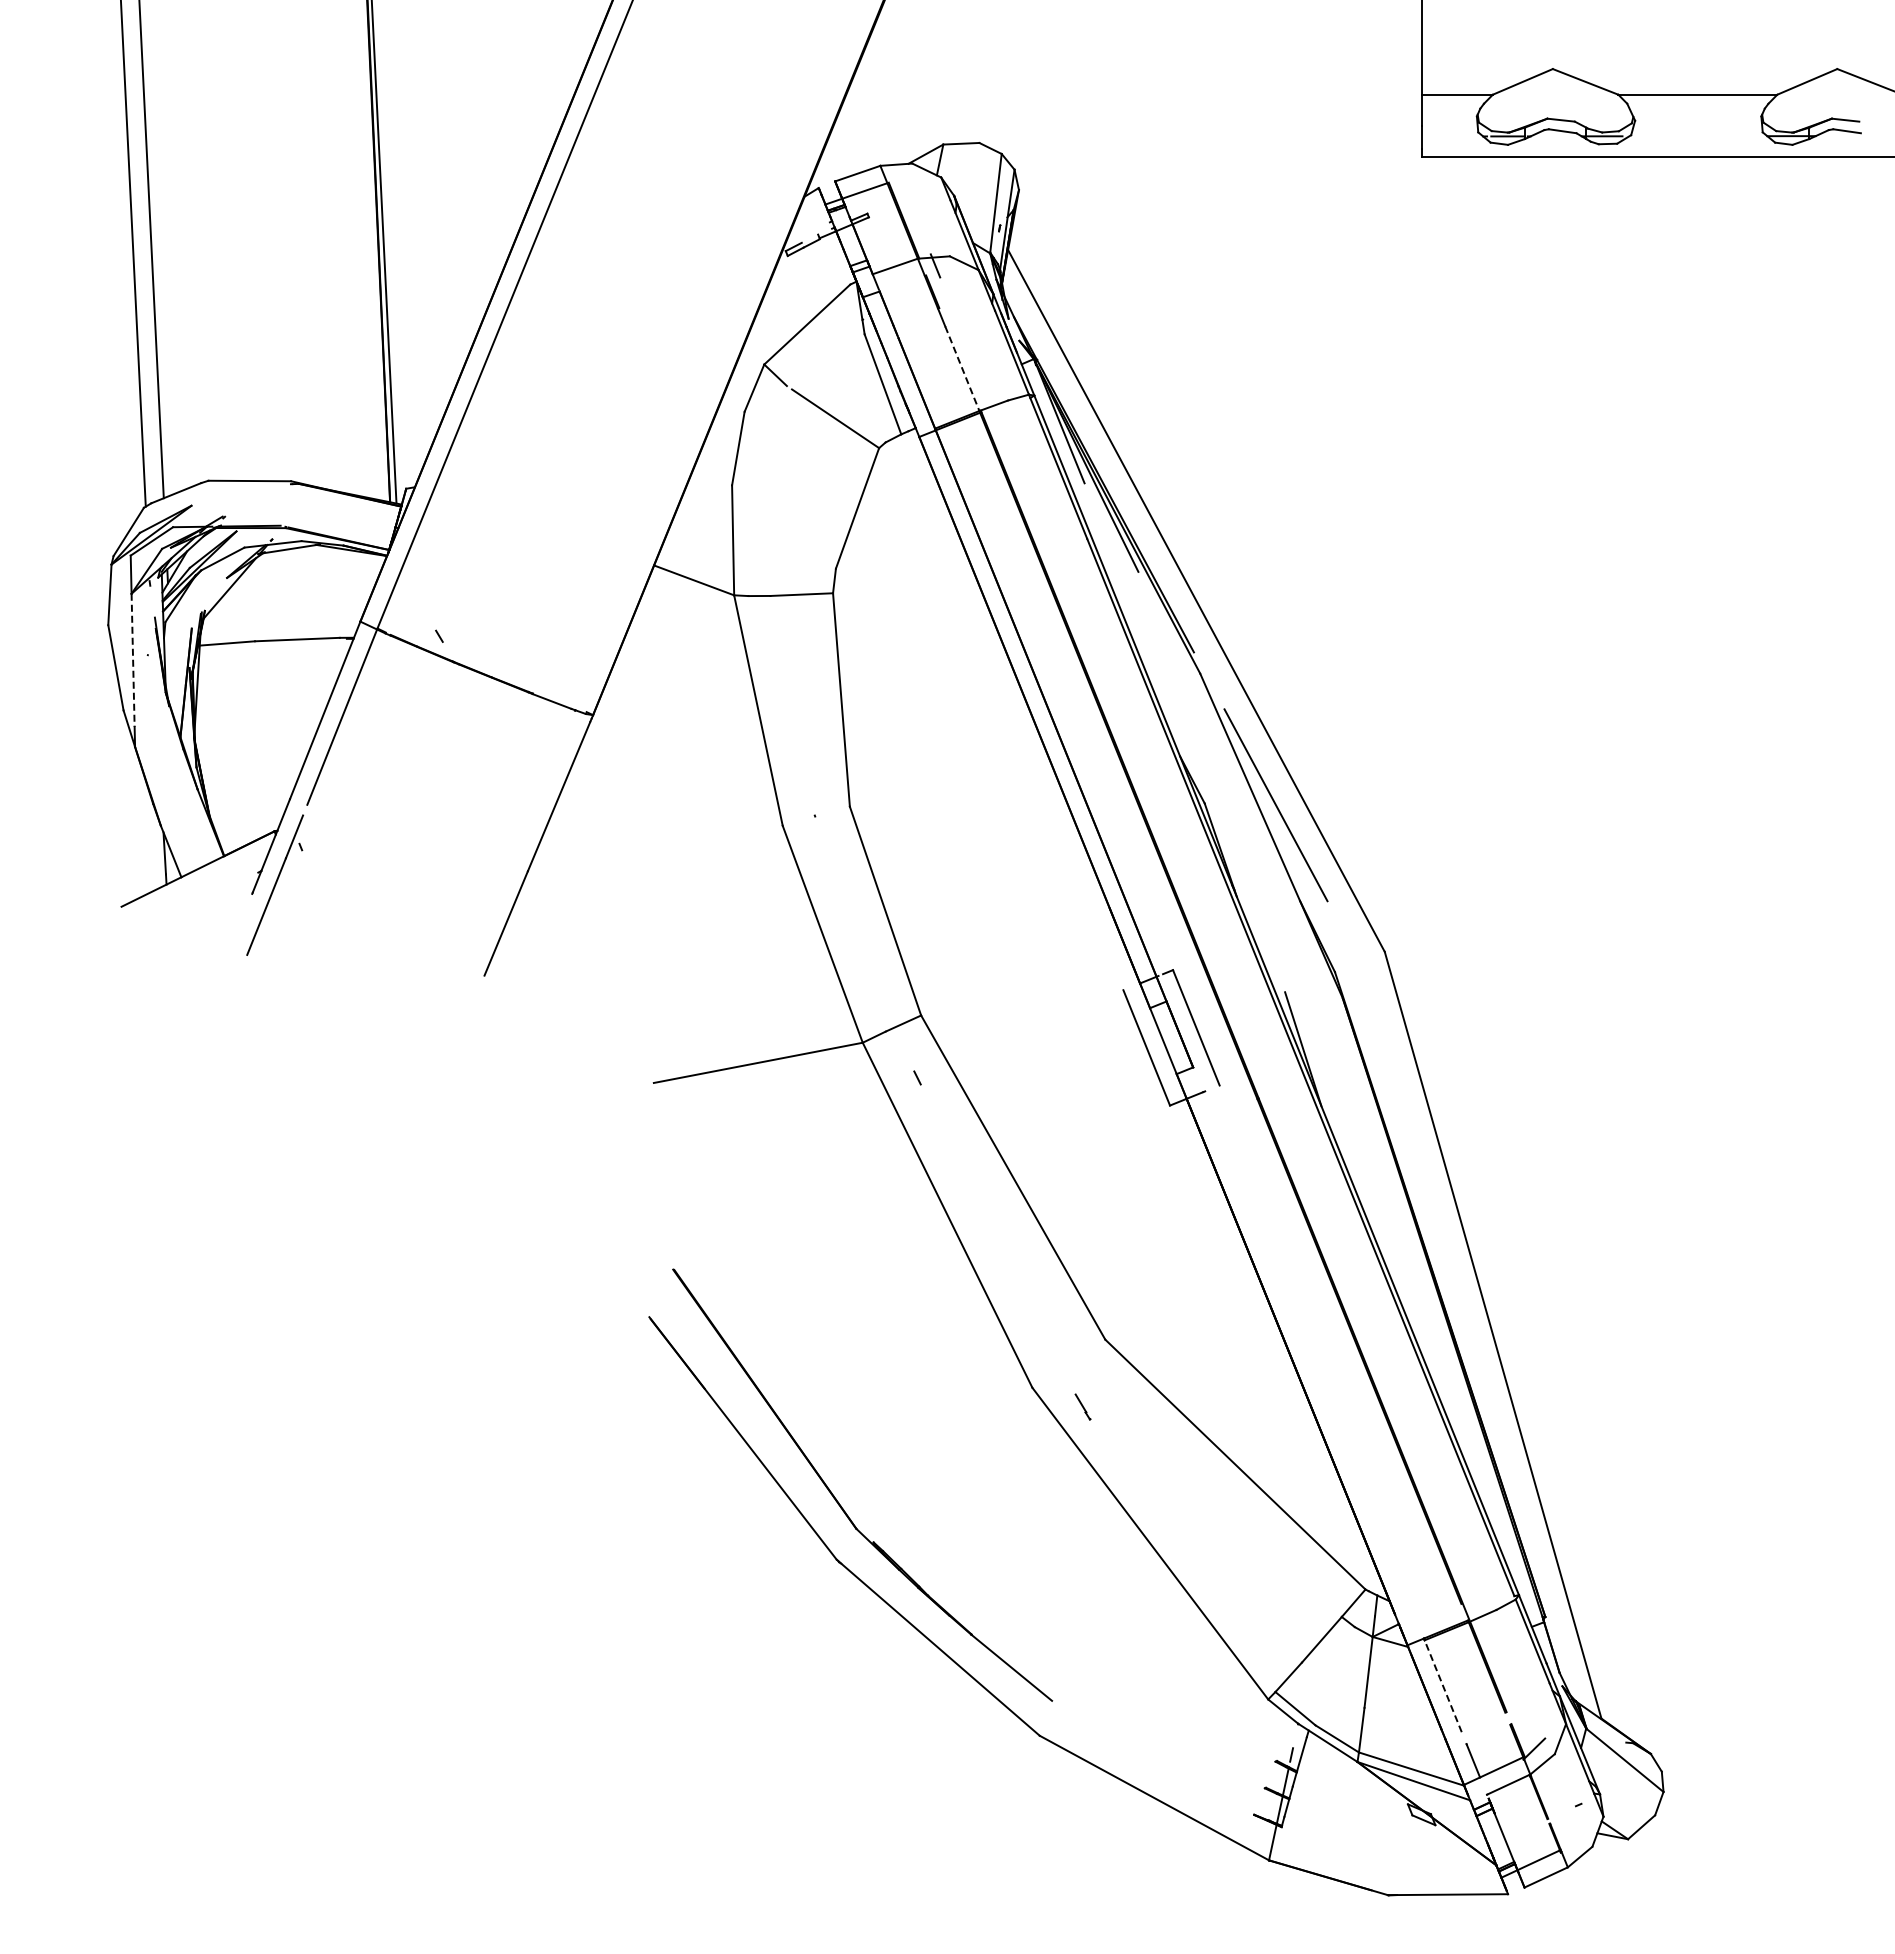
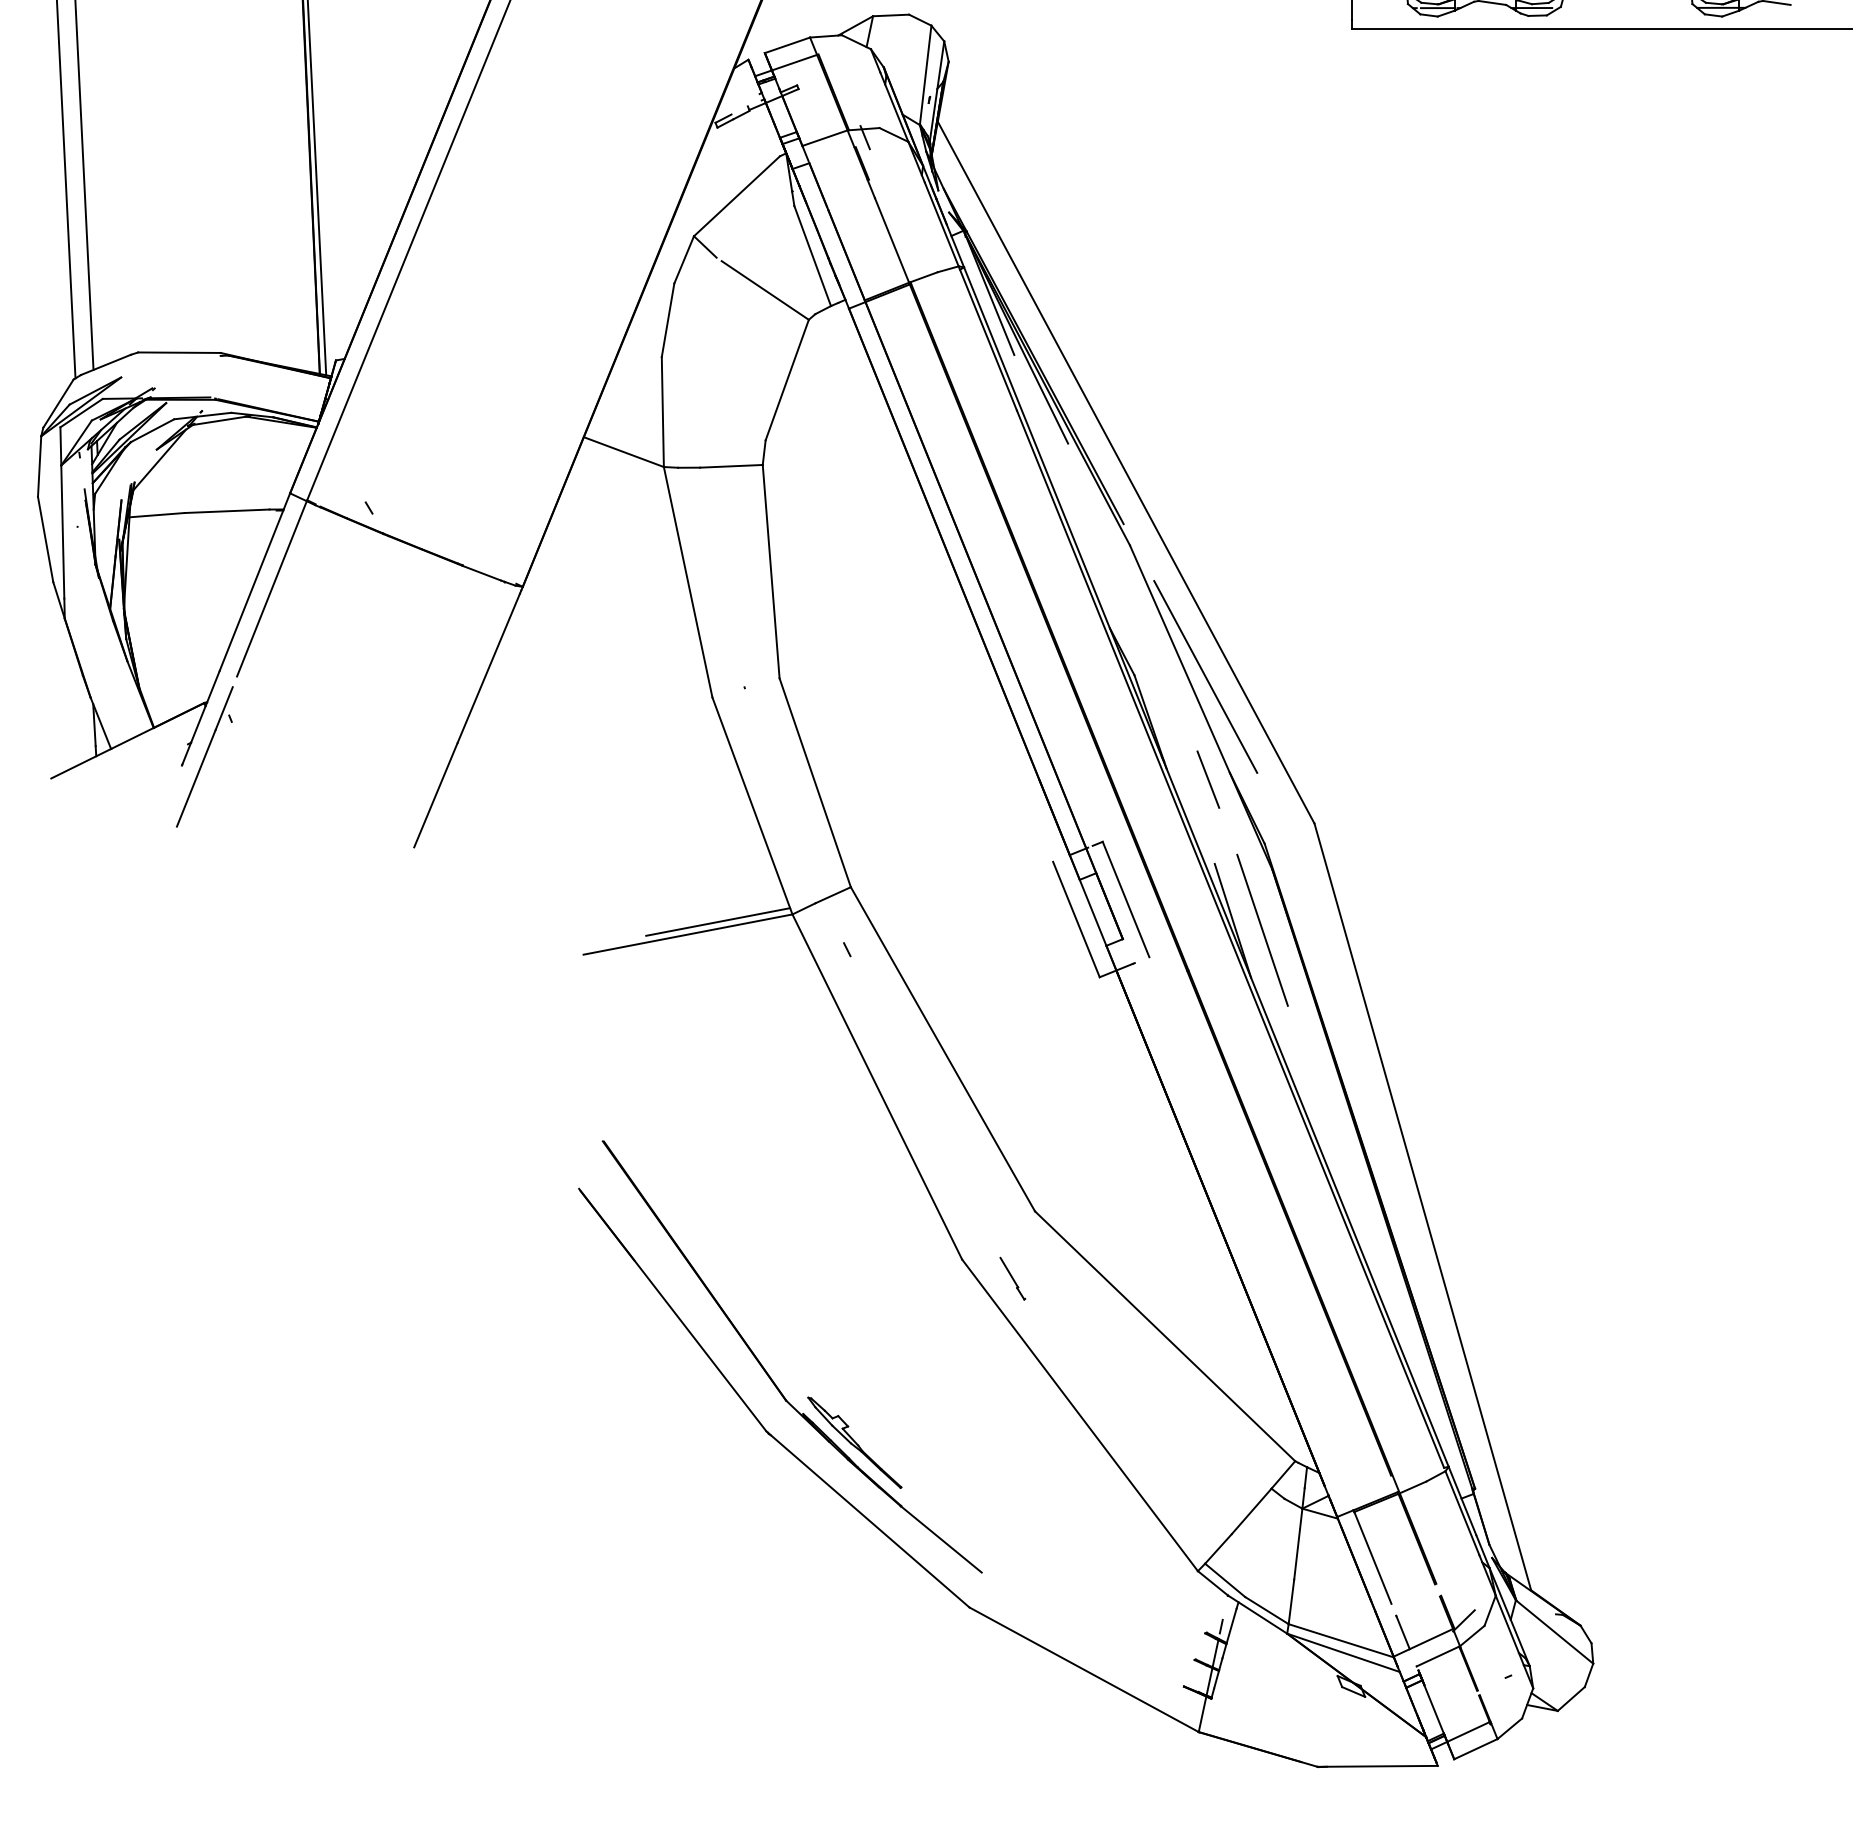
line: (962, 368) -> (892, 240), dashed -> solid
line: (133, 660) -> (63, 532), dashed -> solid
line: (1278, 907) -> (1208, 779), added
line: (788, 1050) -> (718, 922), added
line: (1332, 1058) -> (1262, 930), added
part: (1082, 1406) -> (1012, 1278), size x1.67
part: (924, 1571) -> (854, 1443), added
line: (1443, 1686) -> (1373, 1558), dashed -> solid

